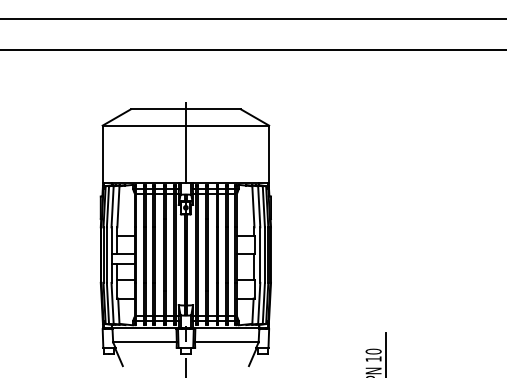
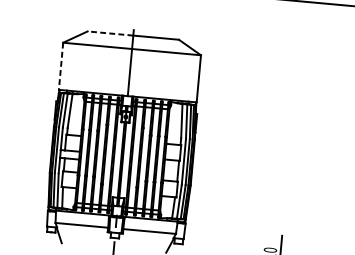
line: (158, 109) -> (110, 33), solid -> dashed
line: (102, 154) -> (60, 66), solid -> dashed

